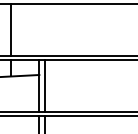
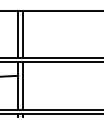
line: (39, 29) -> (18, 34), added
line: (44, 29) -> (22, 34), added

